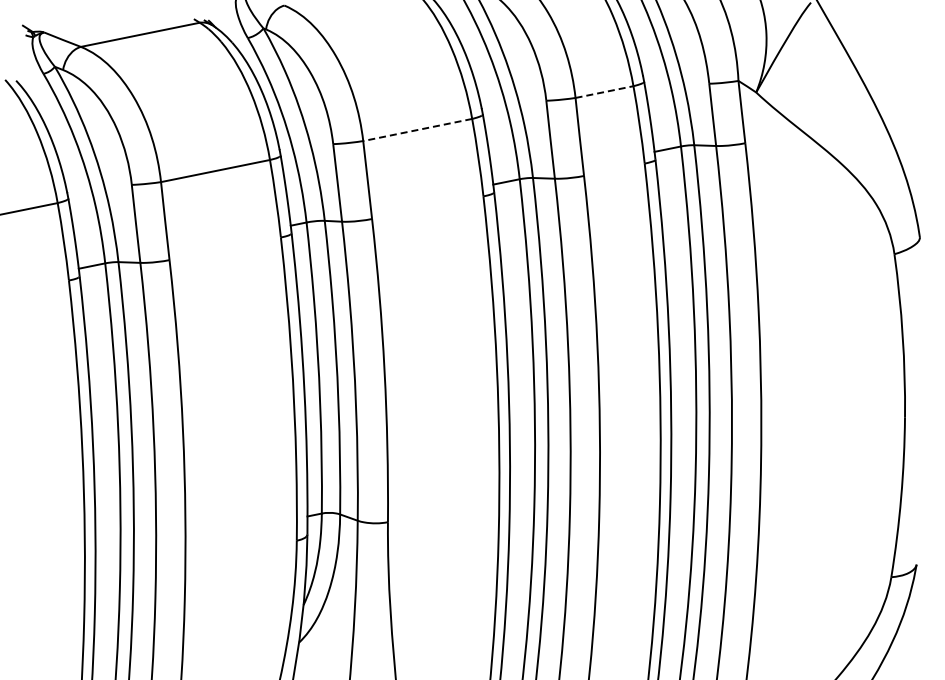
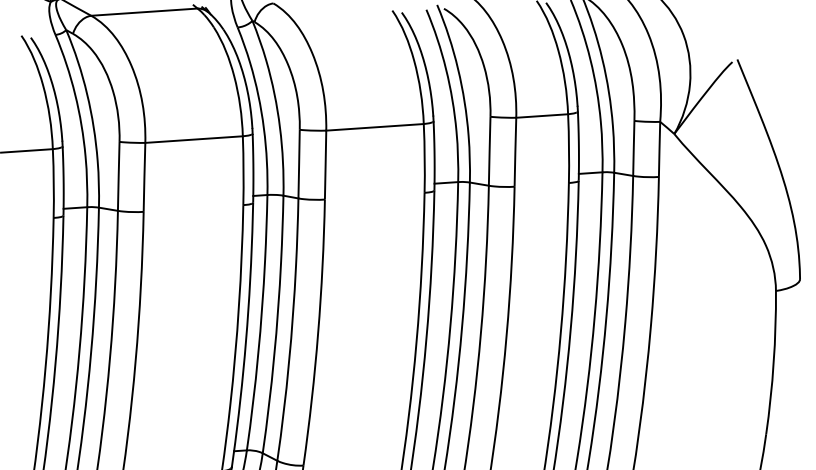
line: (604, 92) -> (542, 116), dashed -> solid
line: (417, 130) -> (374, 127), dashed -> solid

